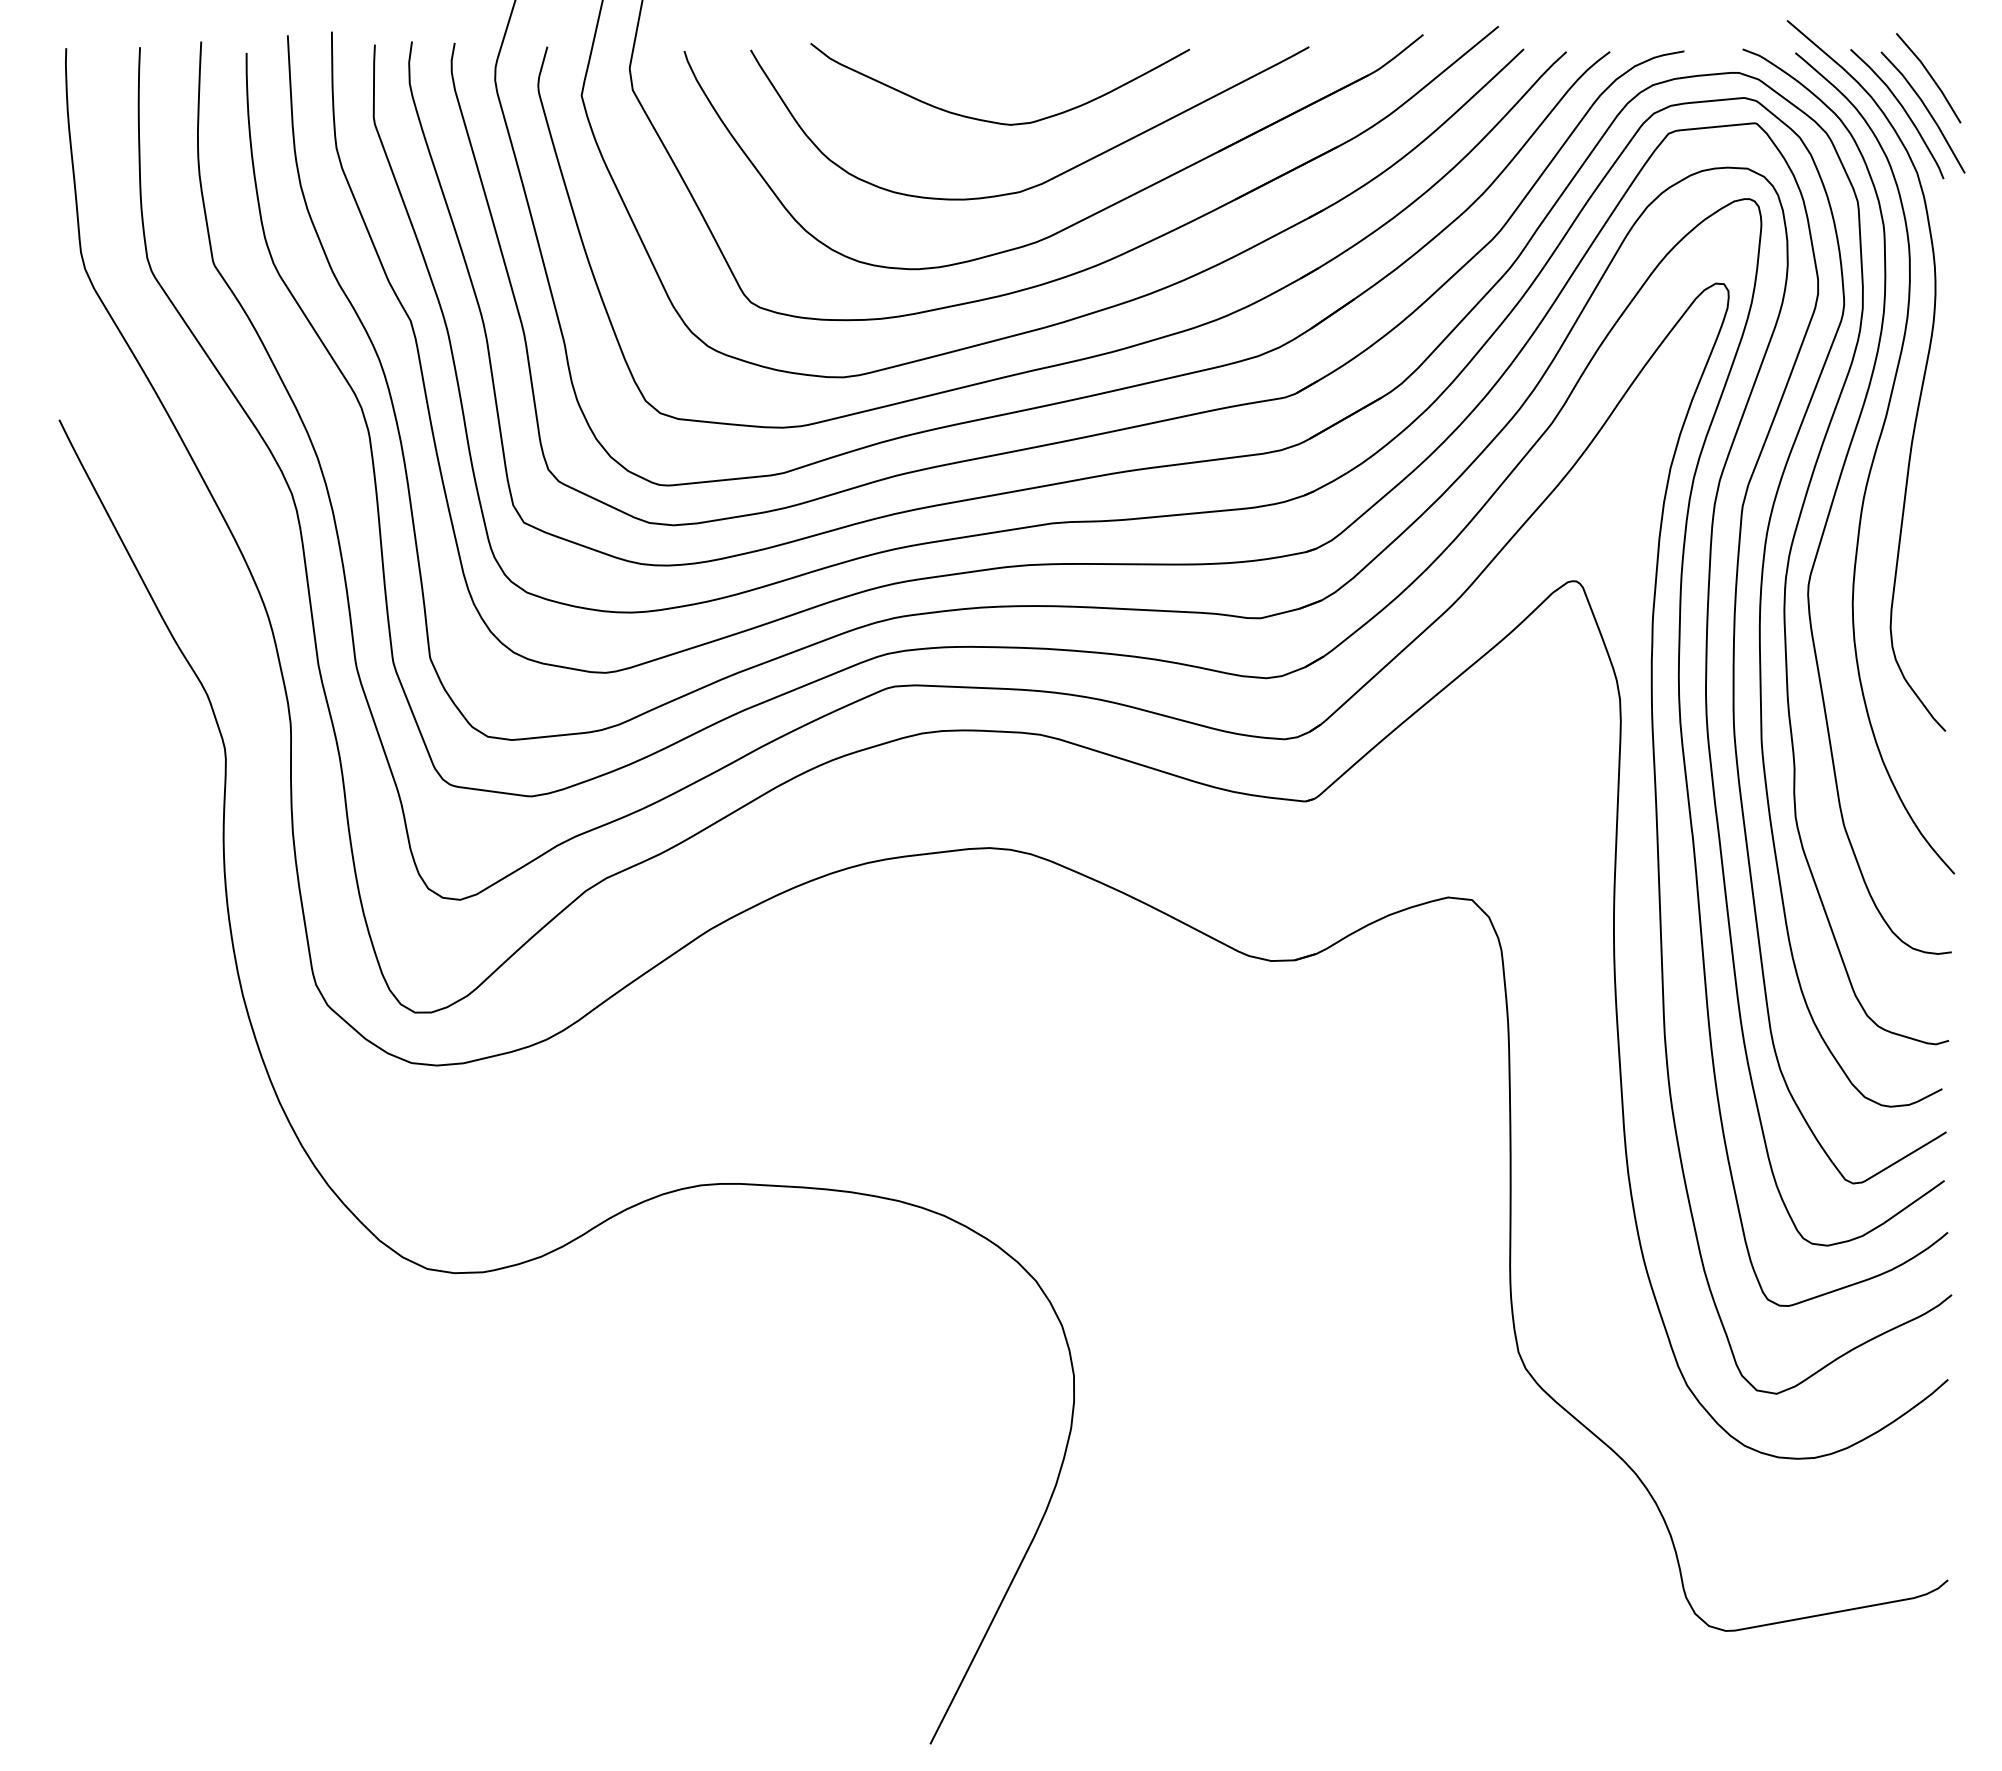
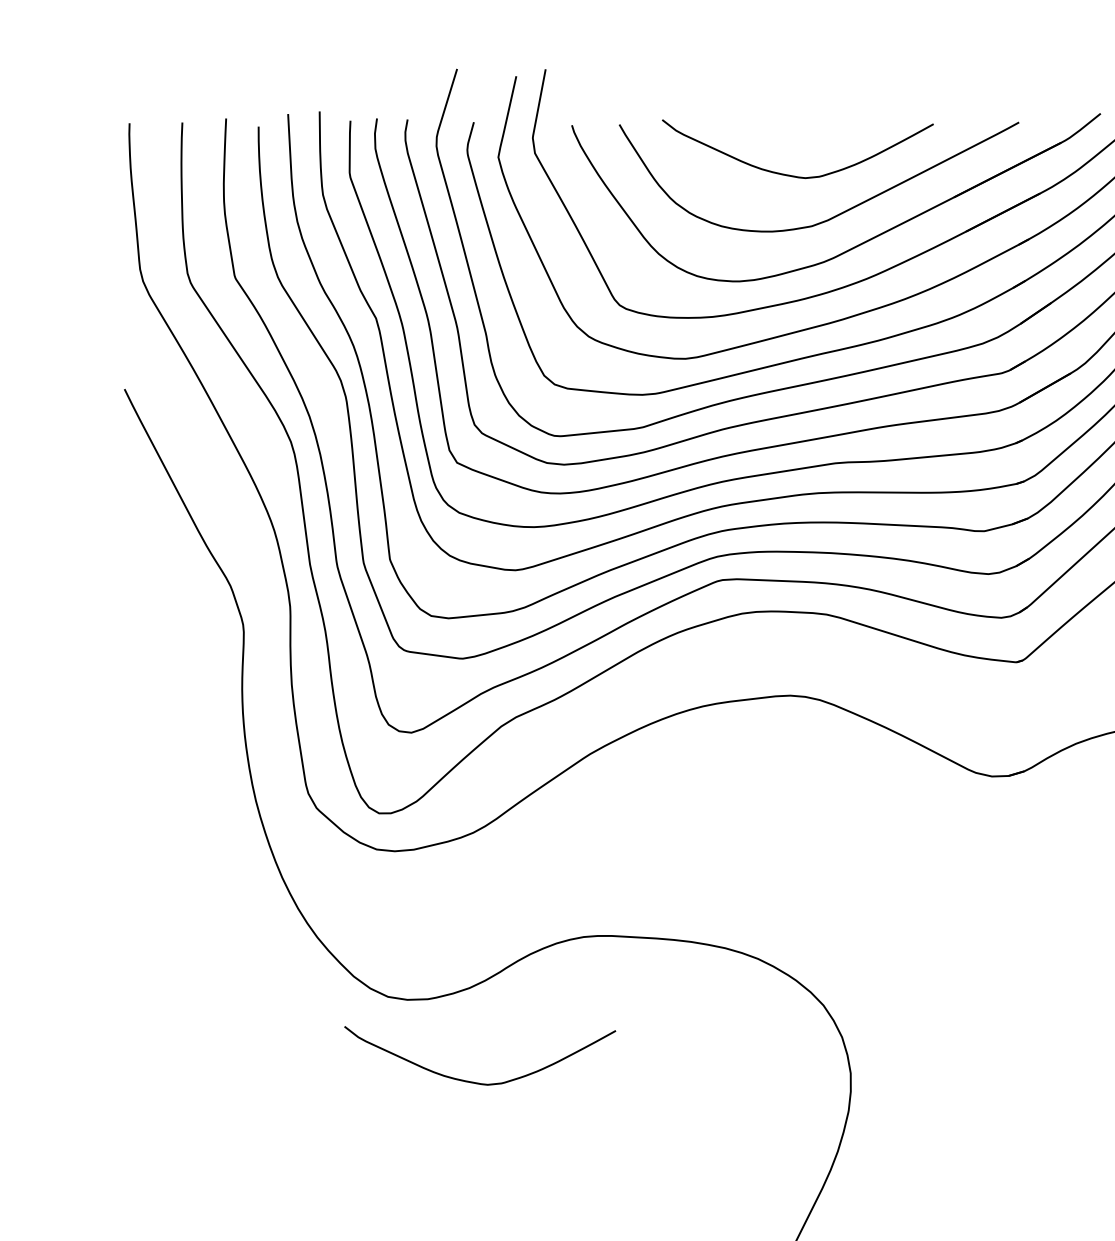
curve: (551, 1388) -> (476, 1082), added

